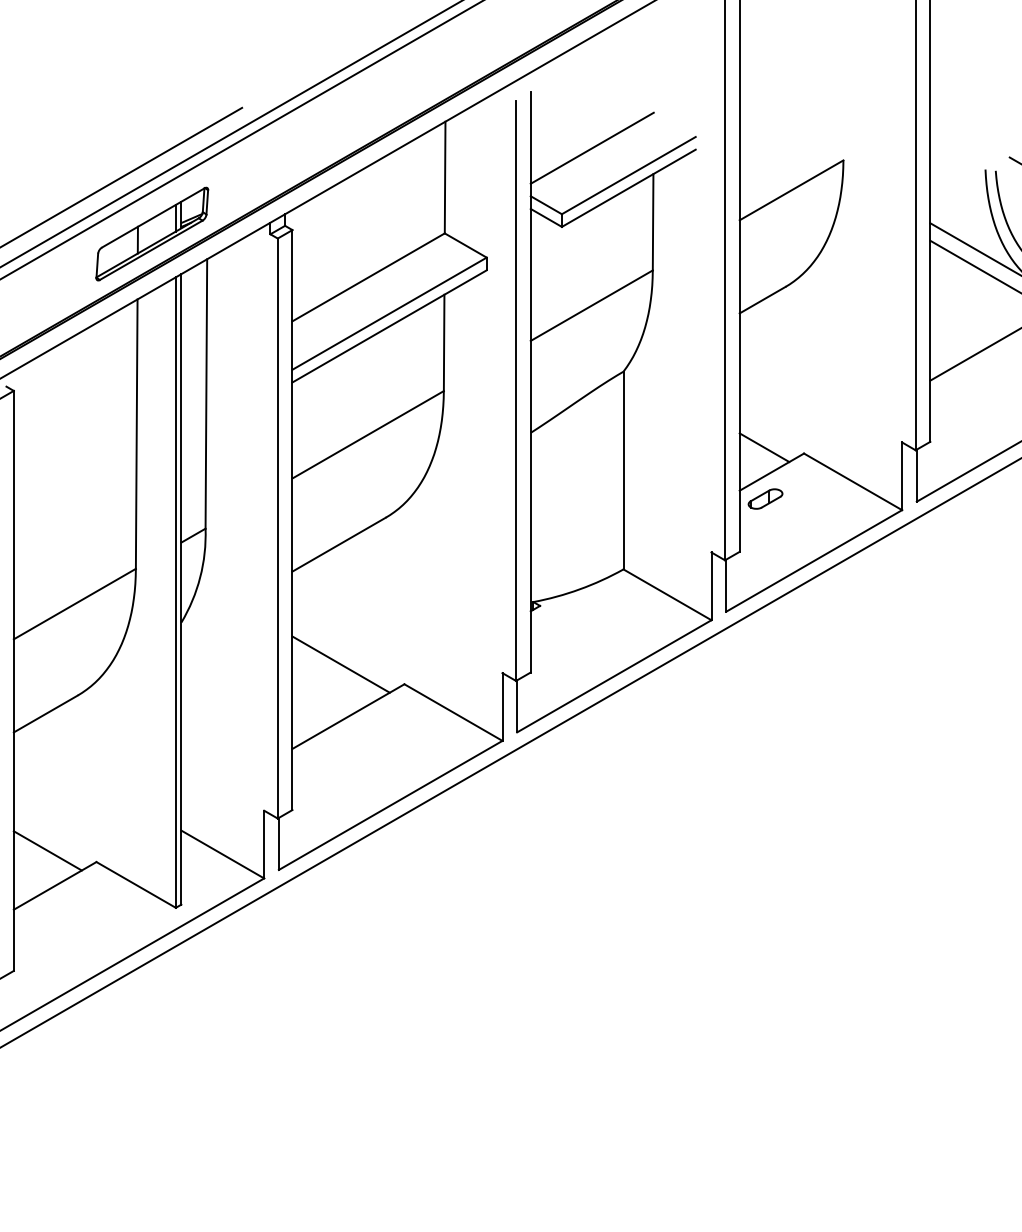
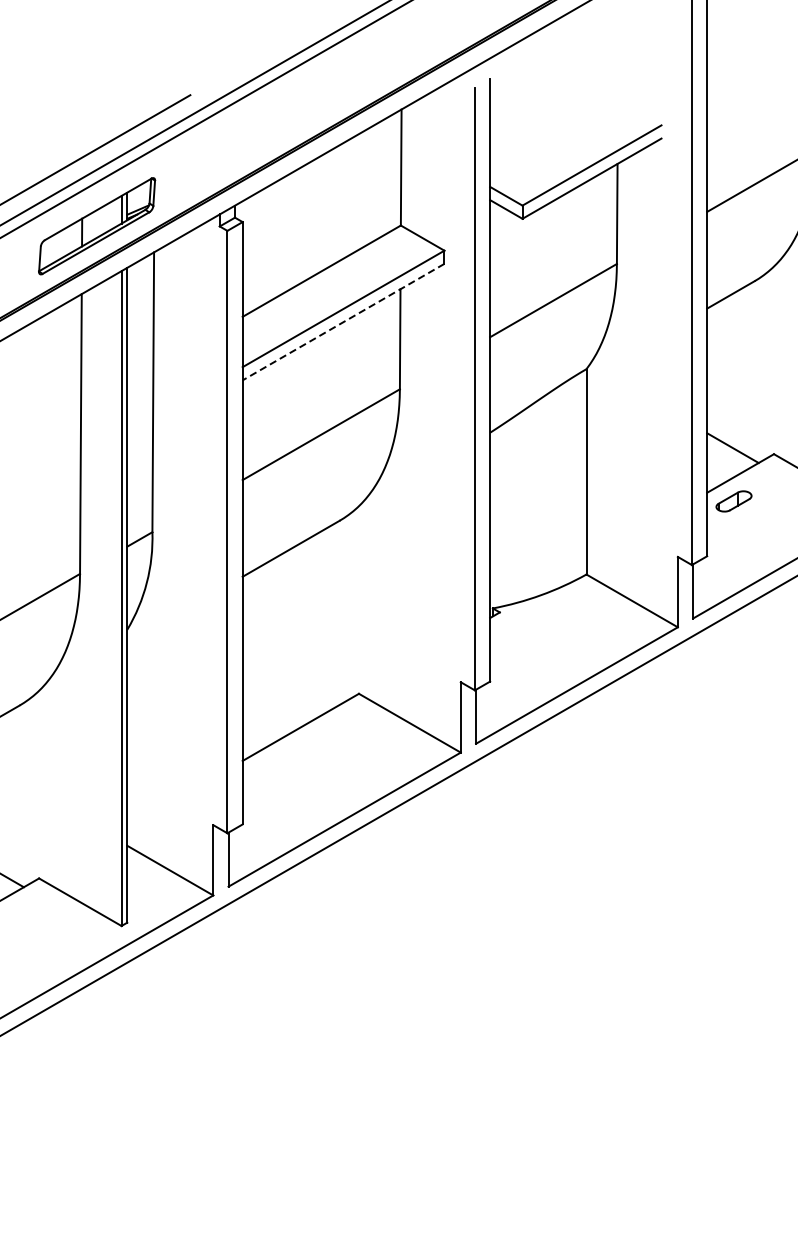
line: (591, 147) -> (553, 136), removed
line: (389, 326) -> (343, 322), solid -> dashed
line: (340, 664) -> (292, 673), removed

